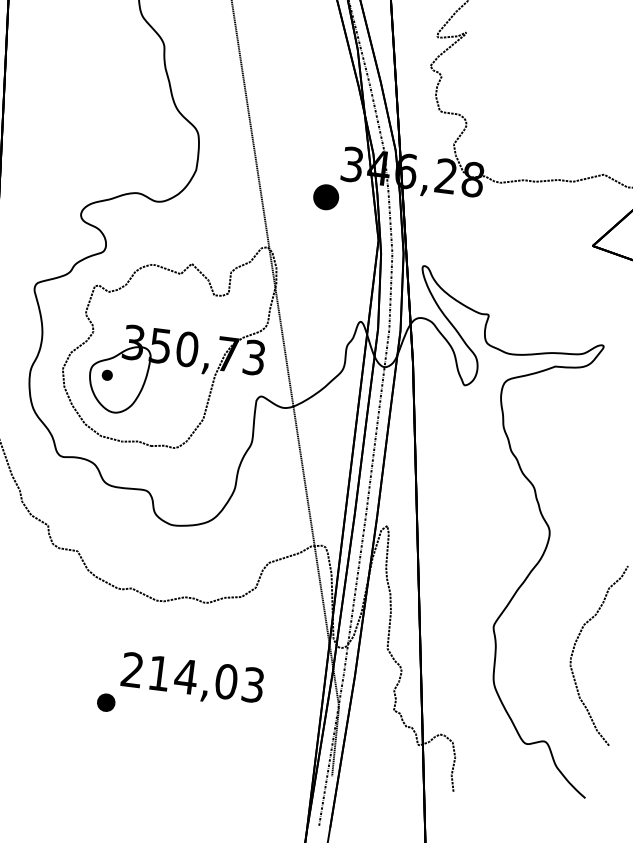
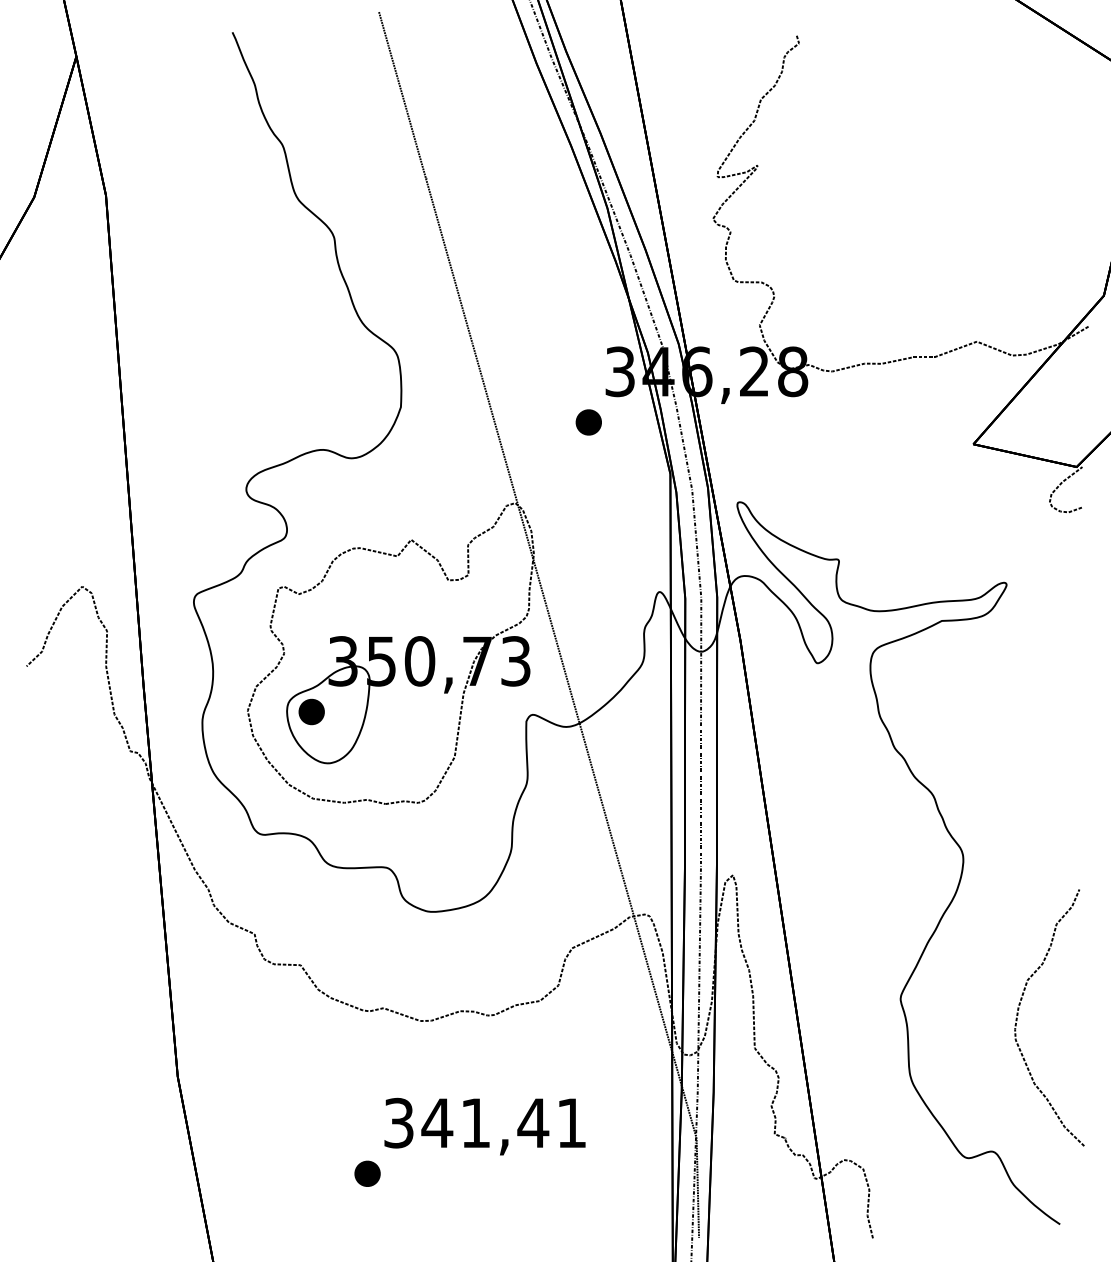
part: (325, 197) -> (588, 422), size x0.71
part: (107, 374) -> (311, 711), size x1.67
text: (193, 677) -> (485, 1122), 214,03 -> 341,41

